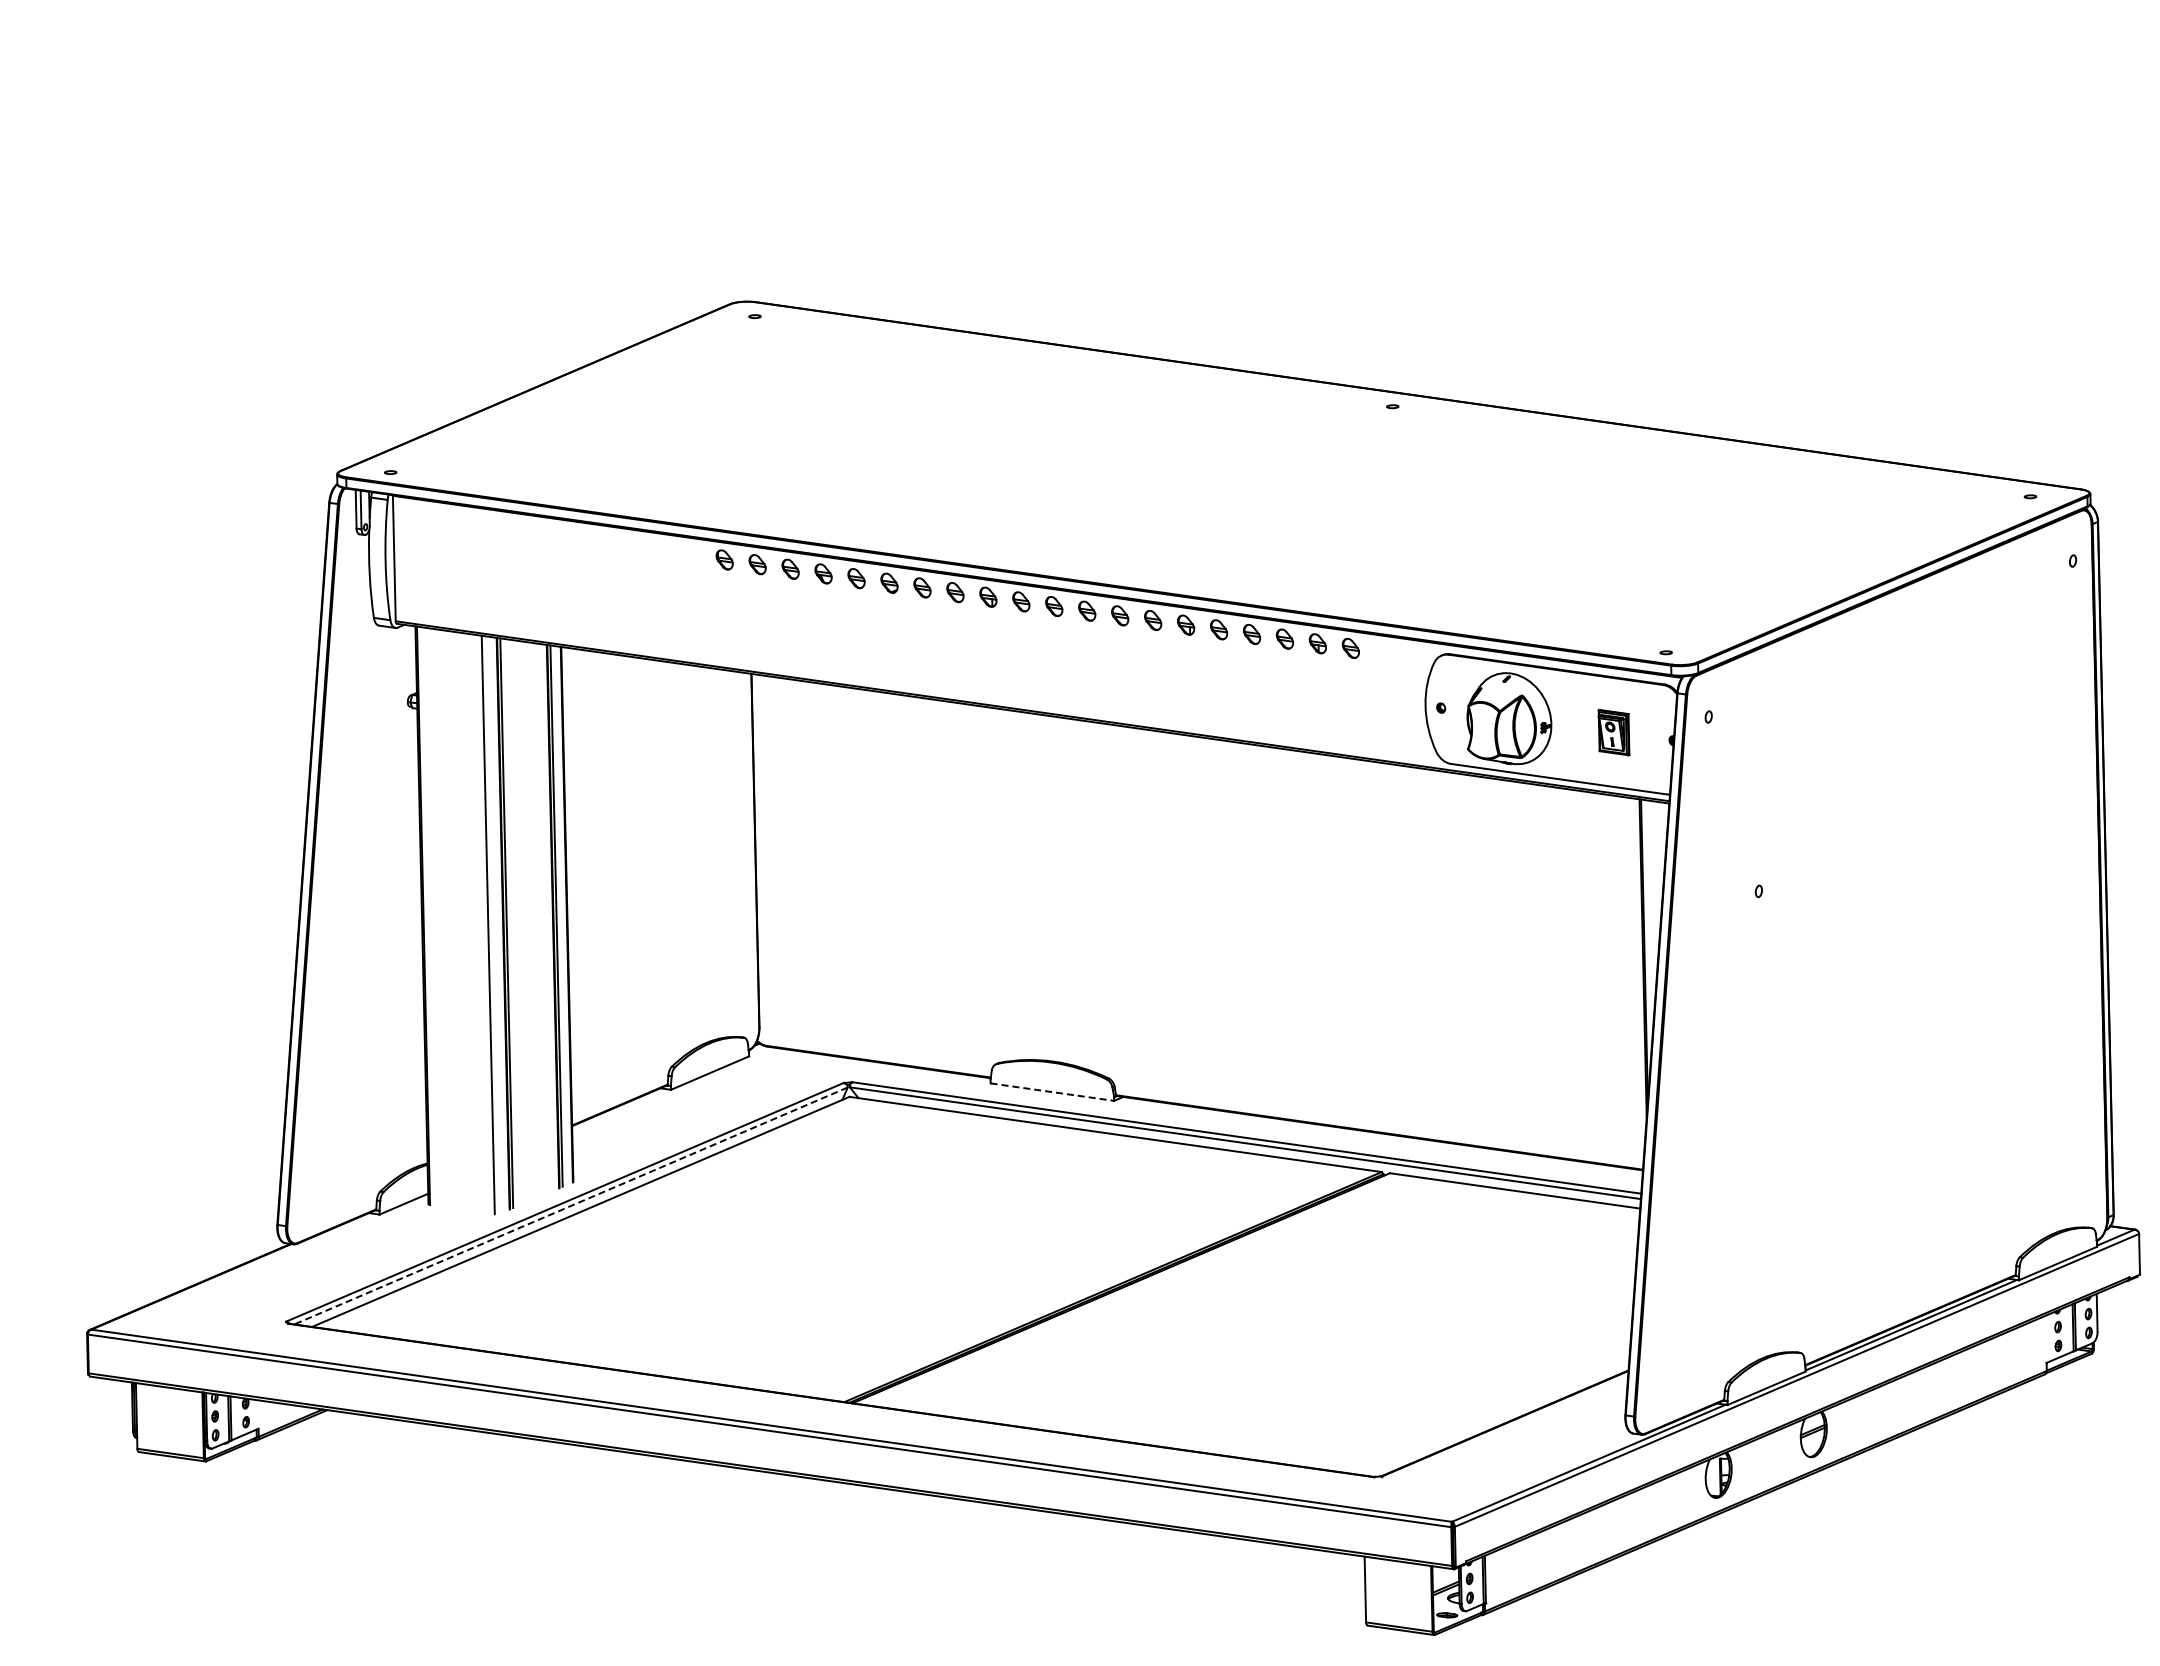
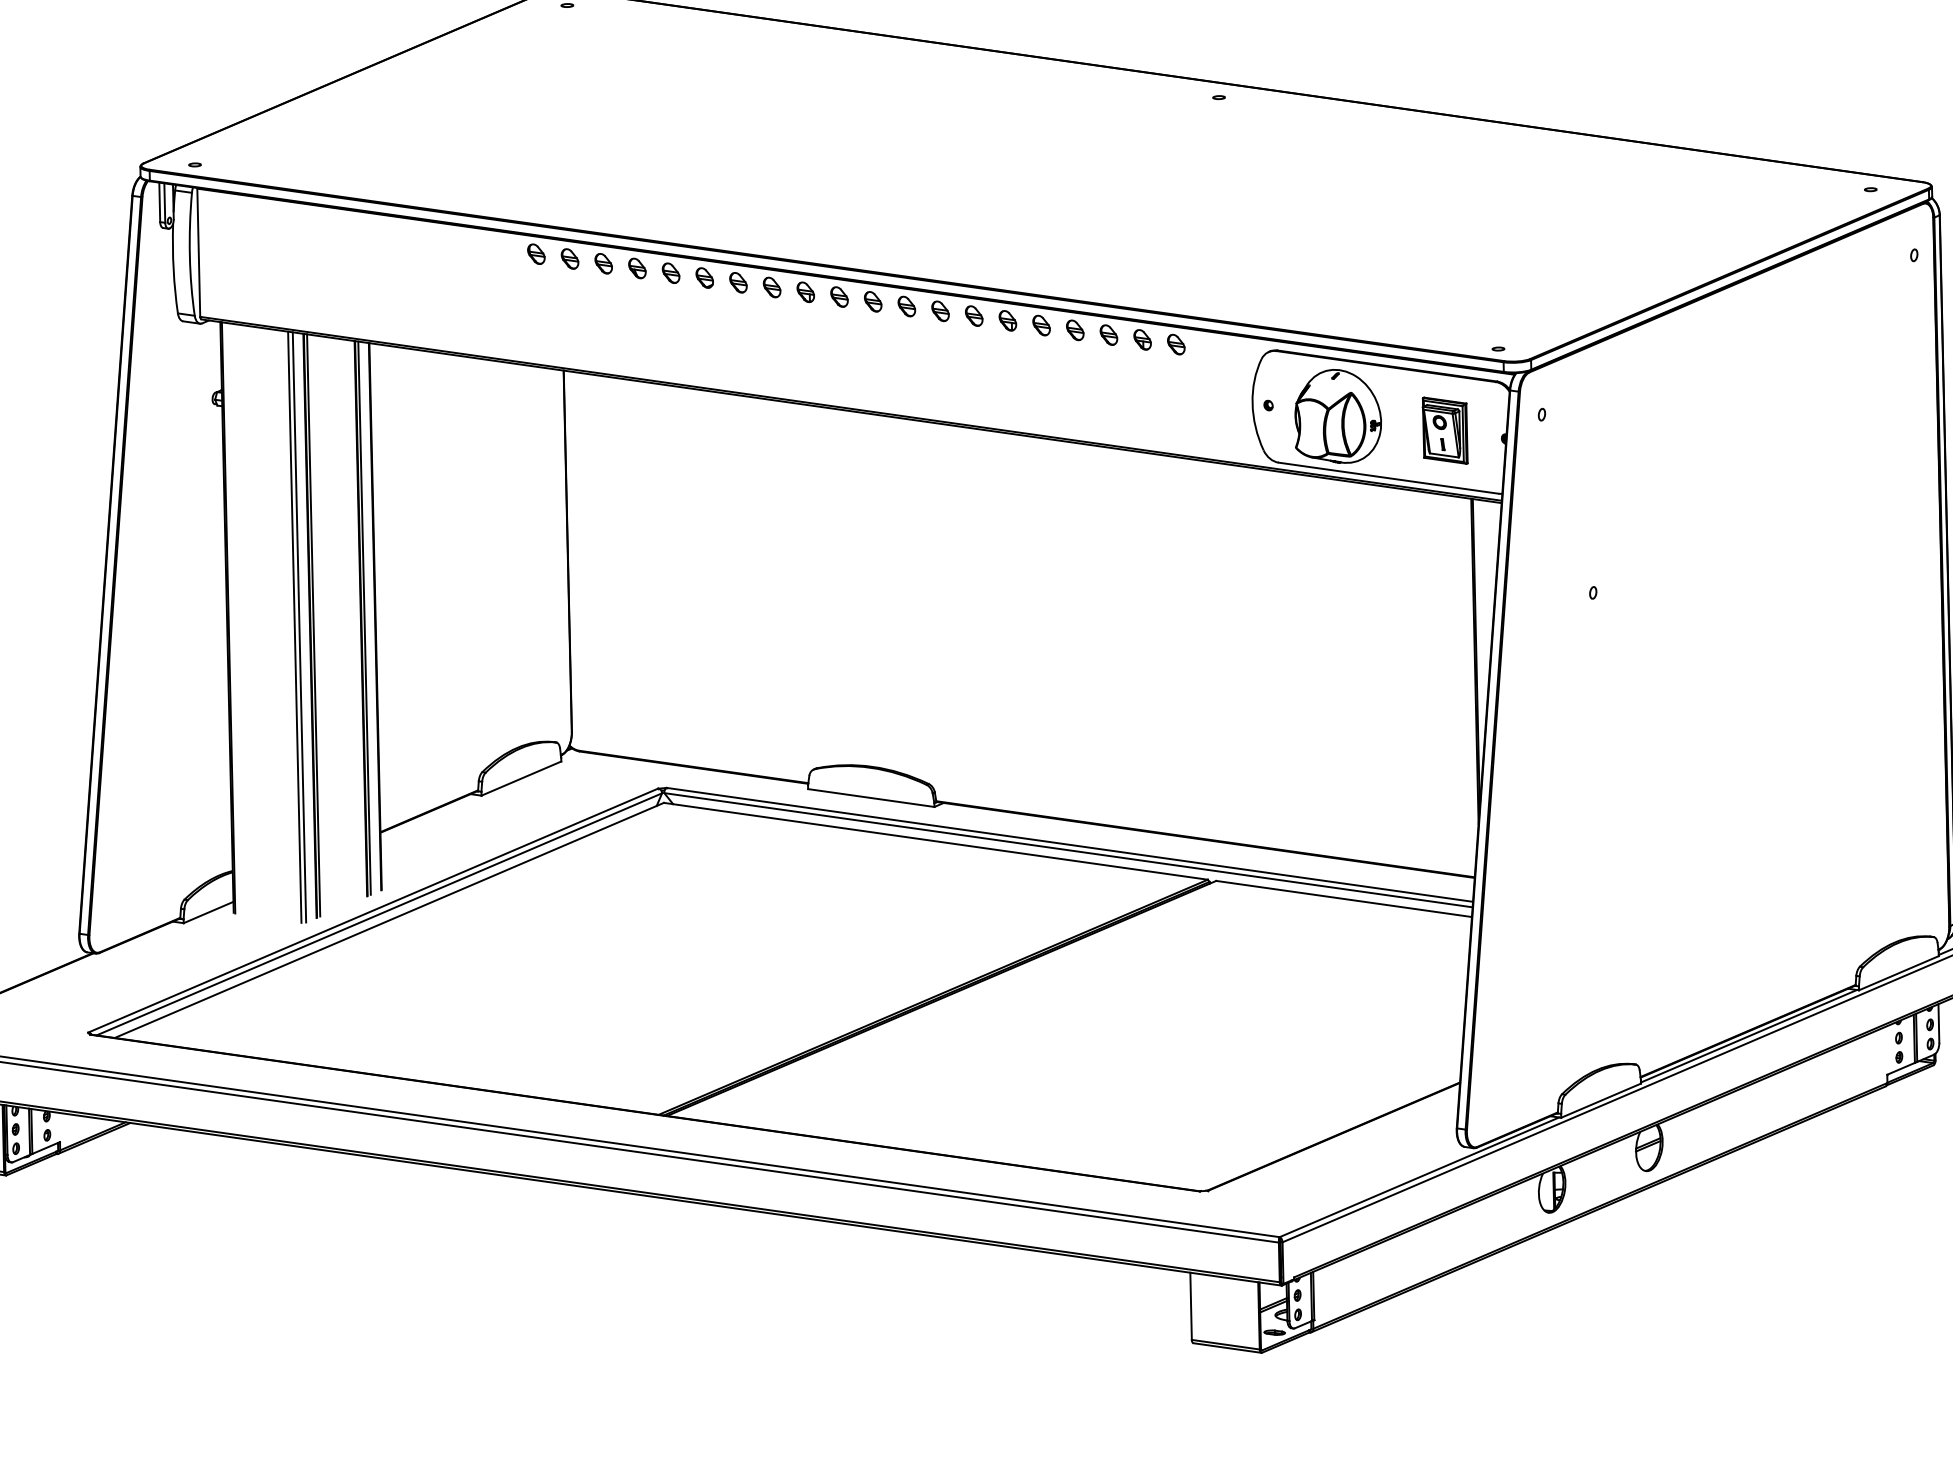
part: (1613, 732) -> (1444, 430), size x1.43
line: (492, 924) -> (299, 626), added
line: (1052, 1092) -> (871, 798), dashed -> solid
line: (570, 1206) -> (378, 914), dashed -> solid

